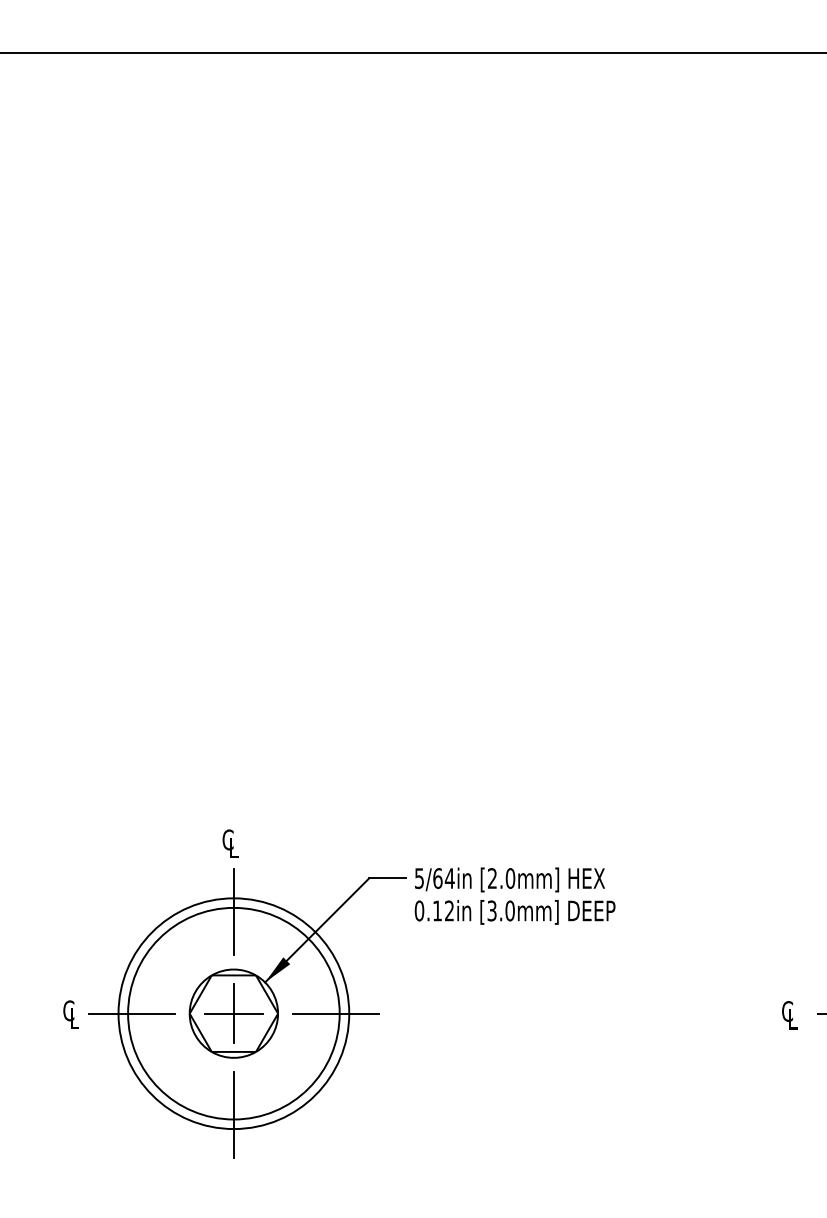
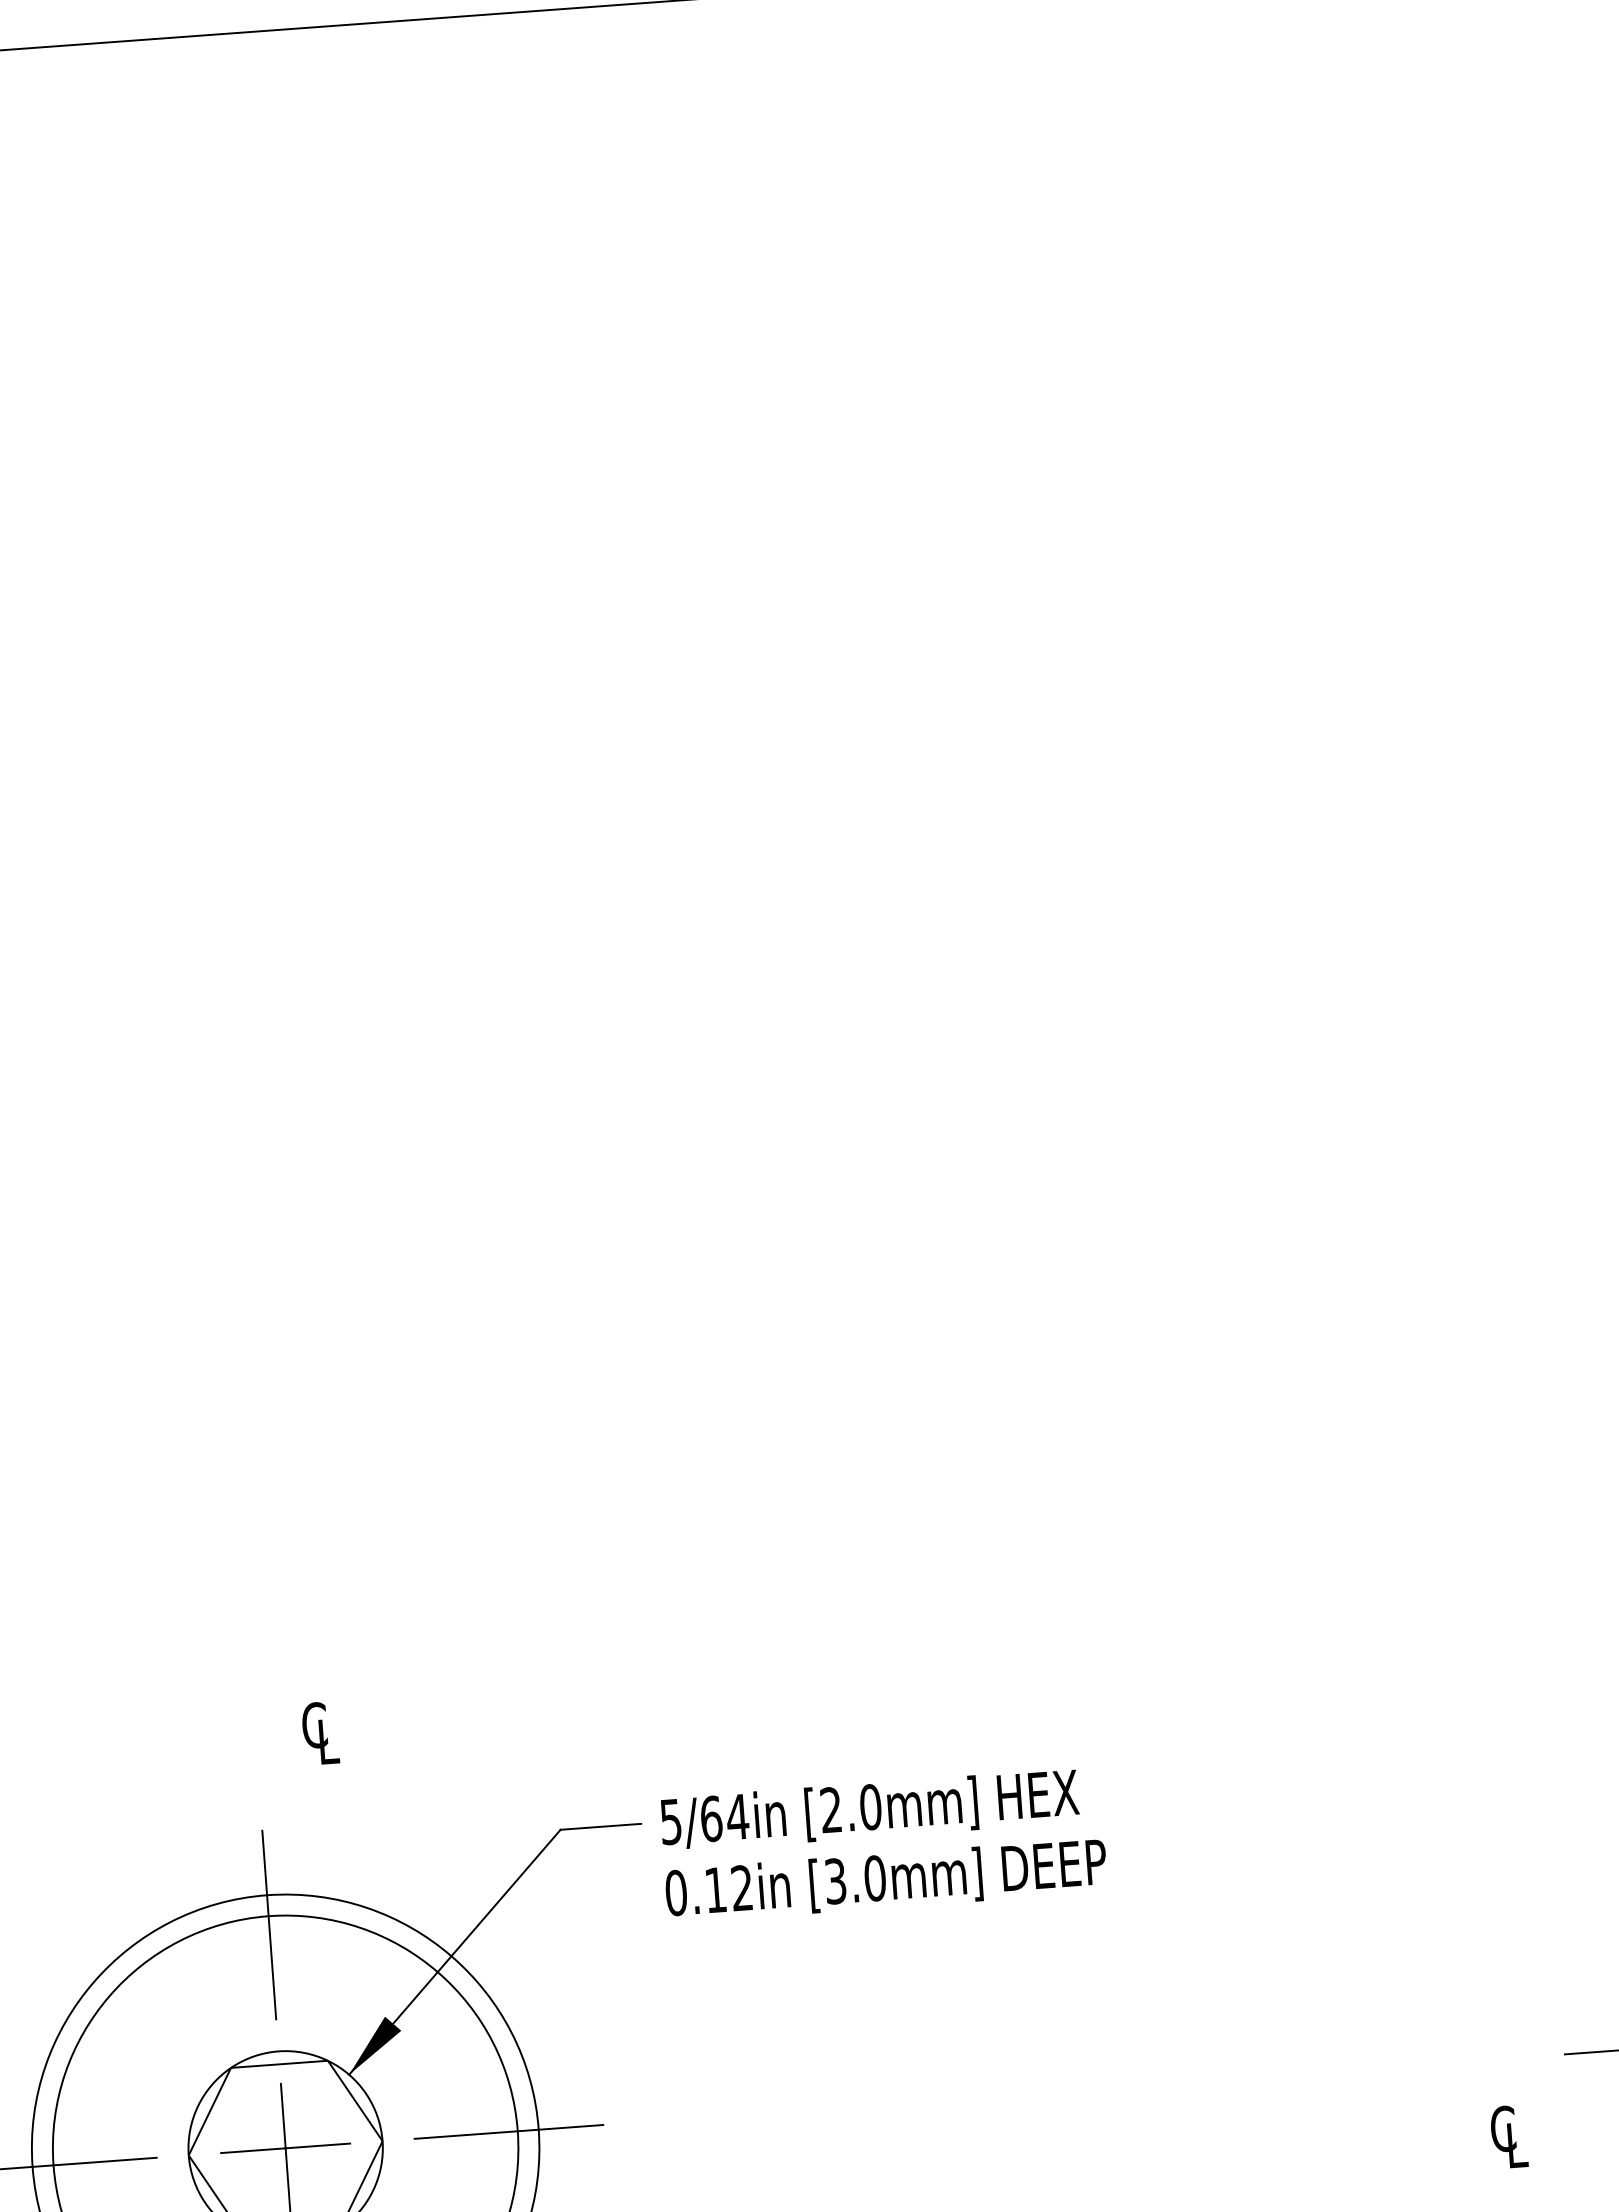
text: (230, 843) -> (320, 1732), moved
text: (789, 1015) -> (1508, 2137), moved

